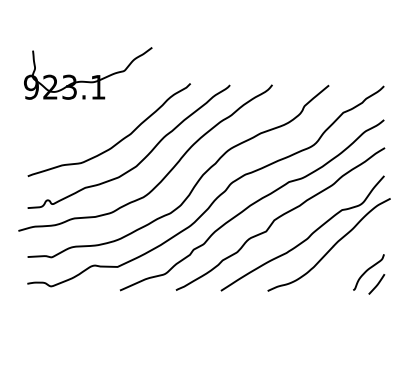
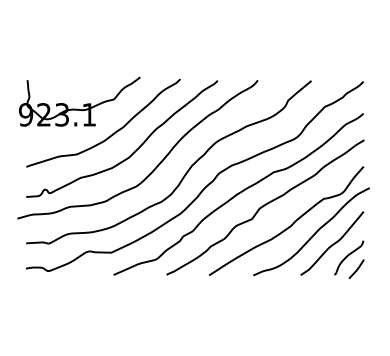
part: (88, 73) -> (80, 101), moved
curve: (351, 257) -> (332, 243), added

